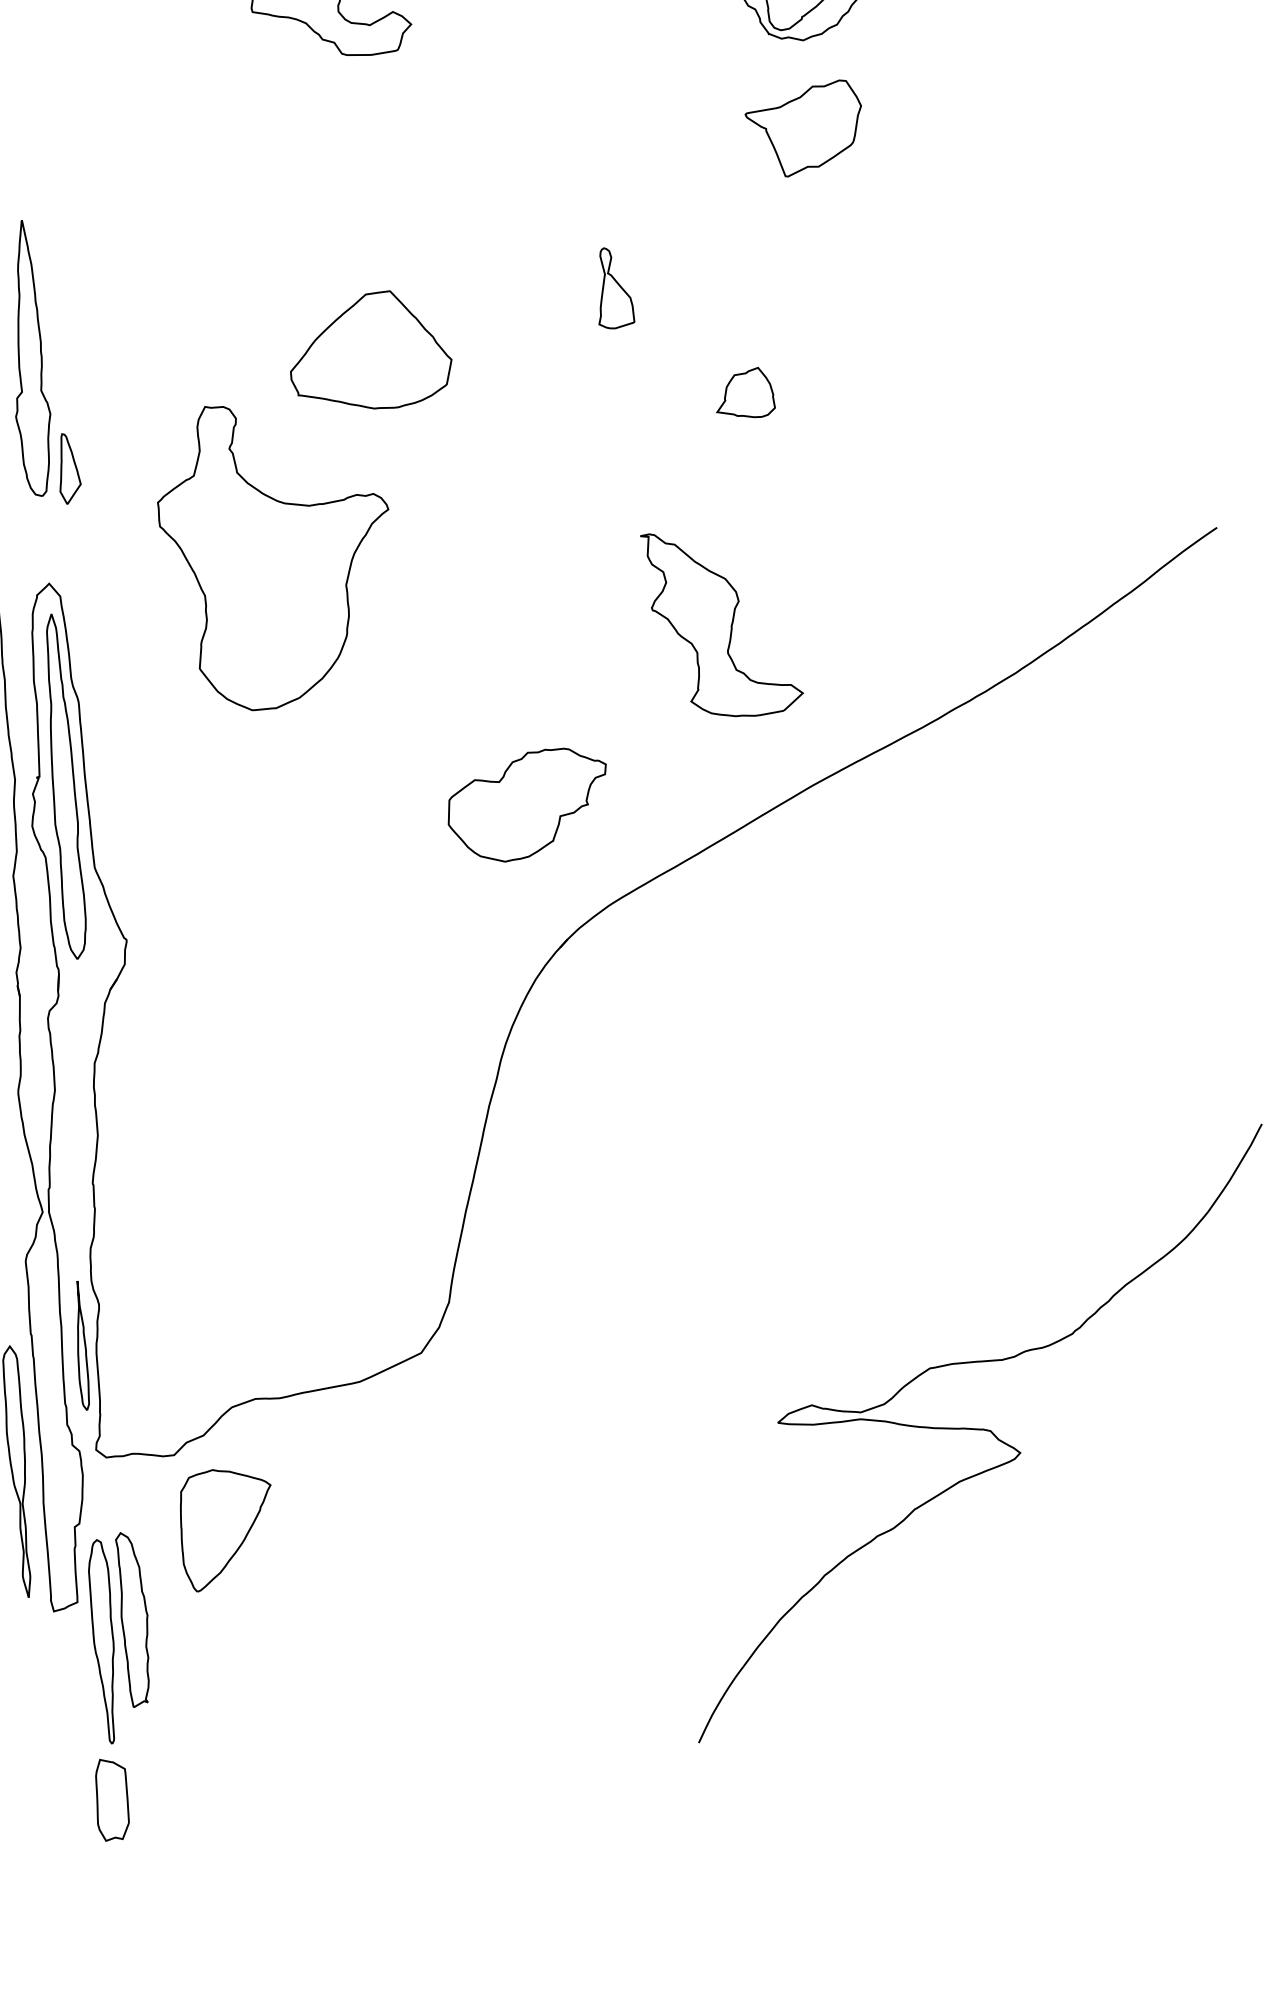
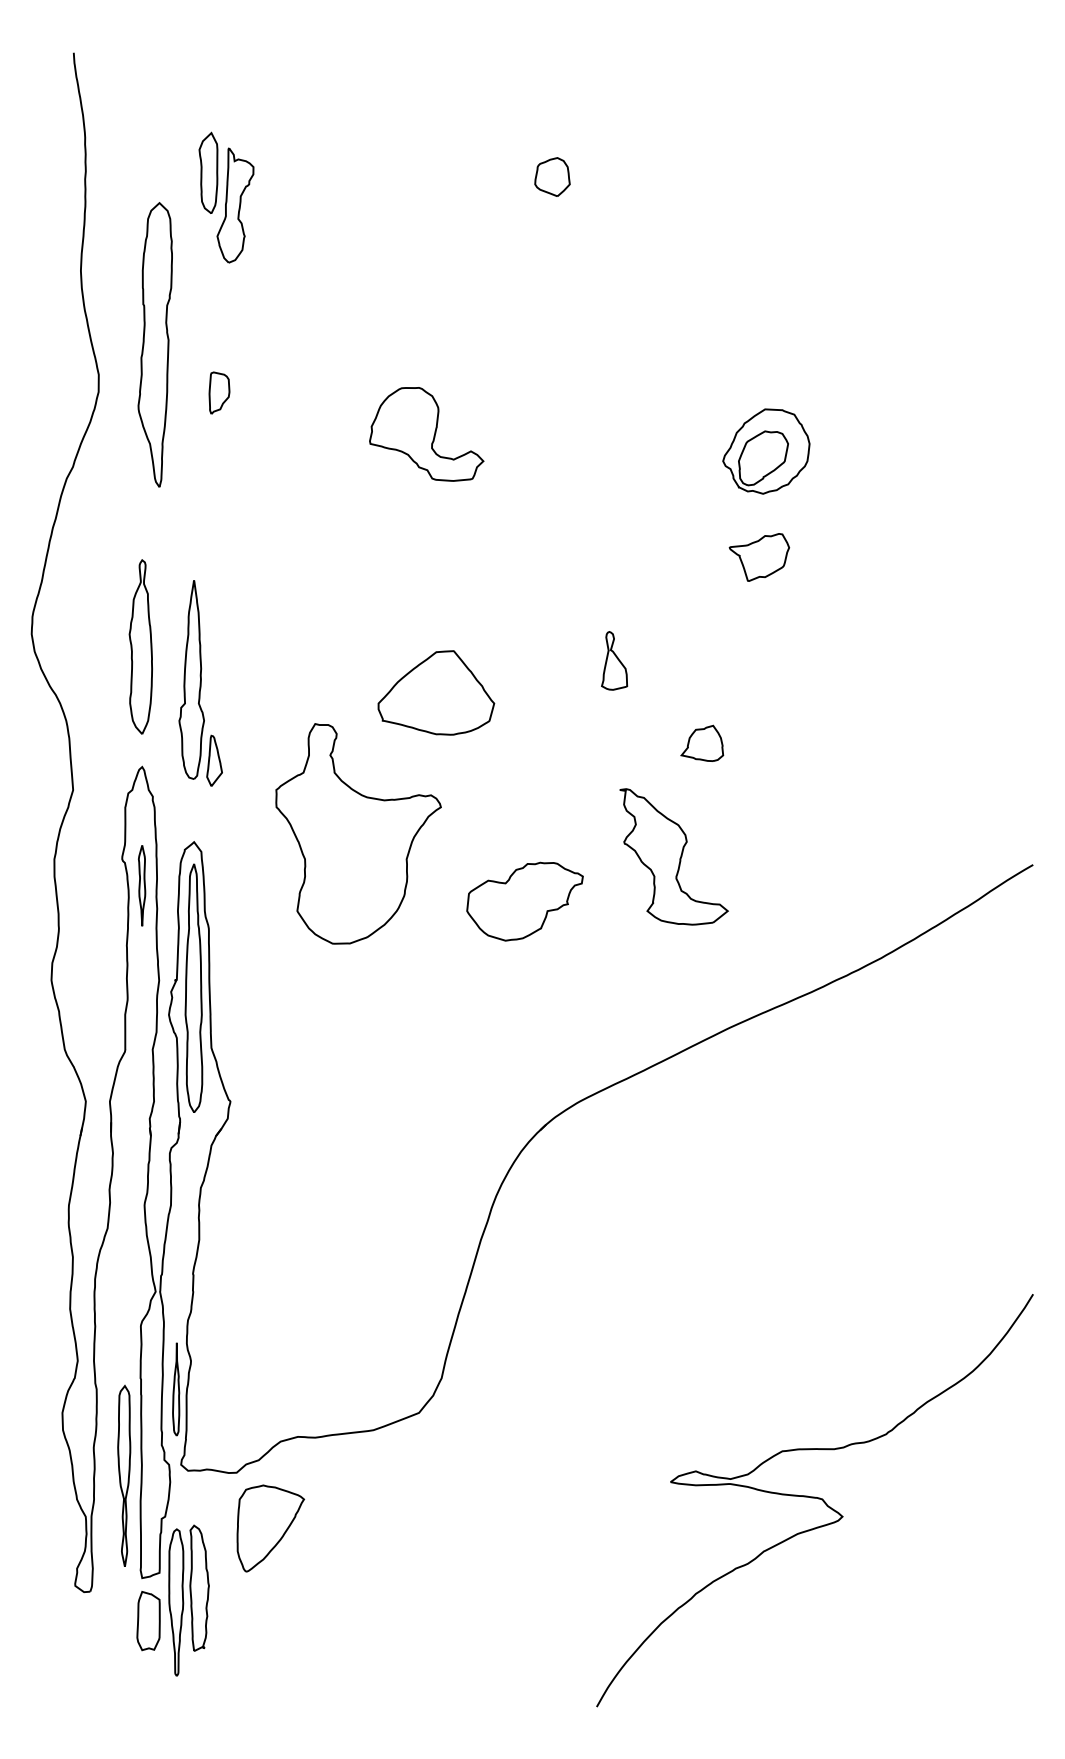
part: (804, 129) -> (759, 557), size x0.71
part: (721, 623) -> (673, 856), moved
part: (527, 805) -> (524, 901), moved
part: (111, 1800) -> (148, 1621), moved

